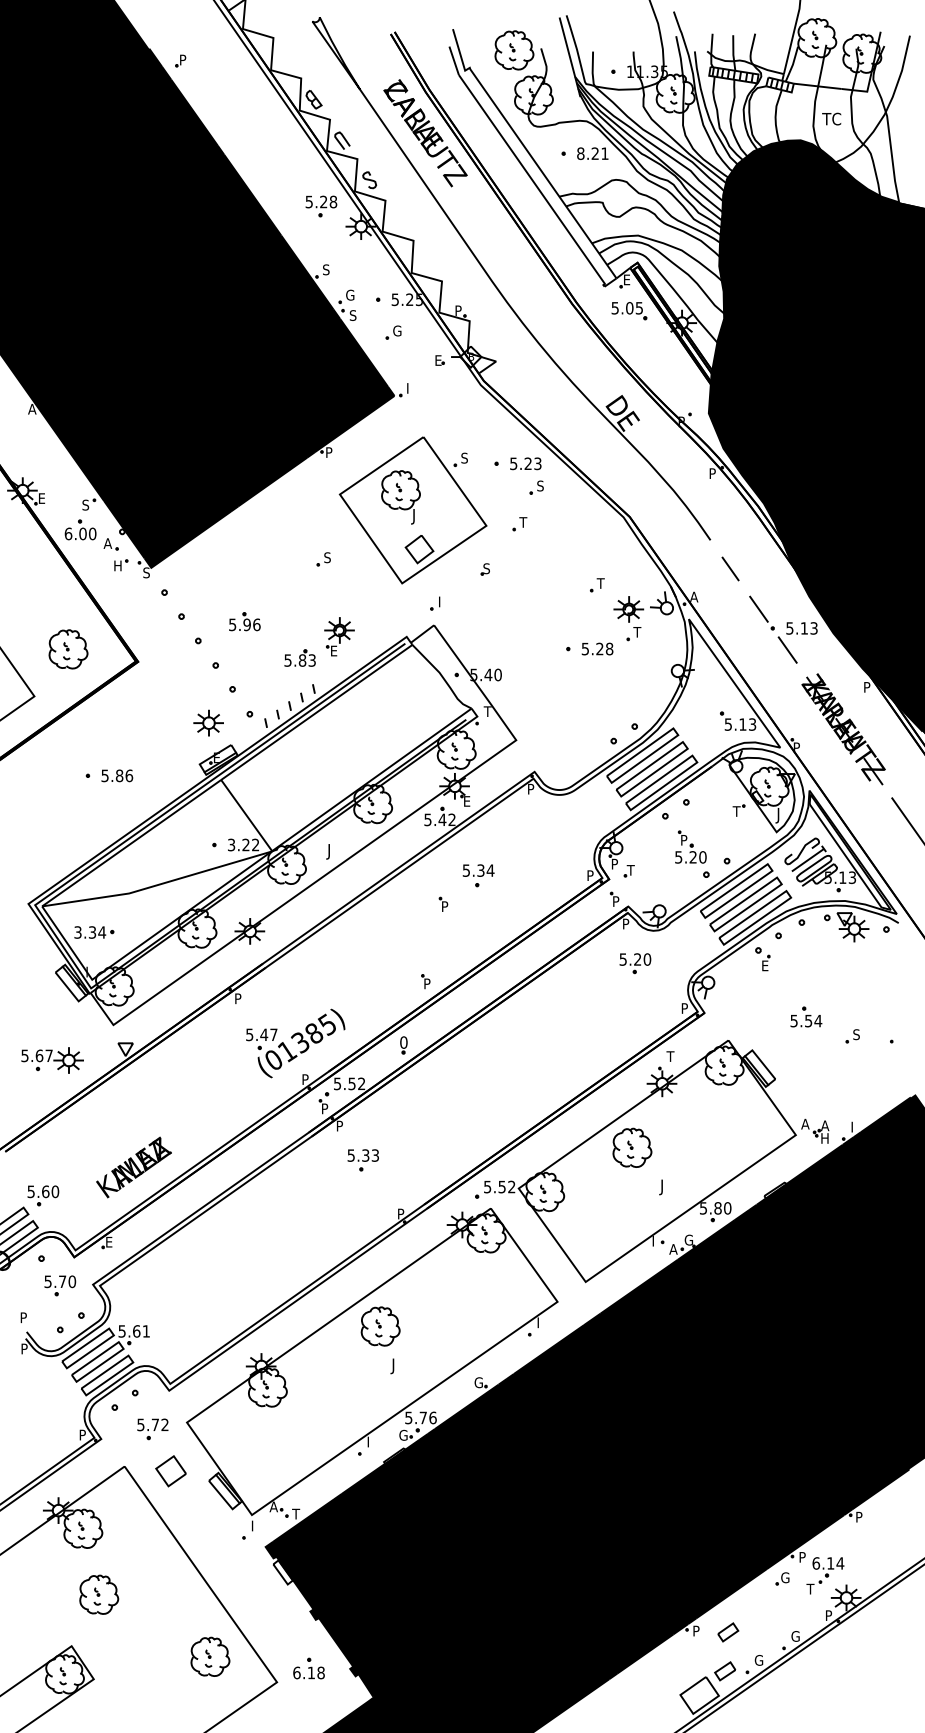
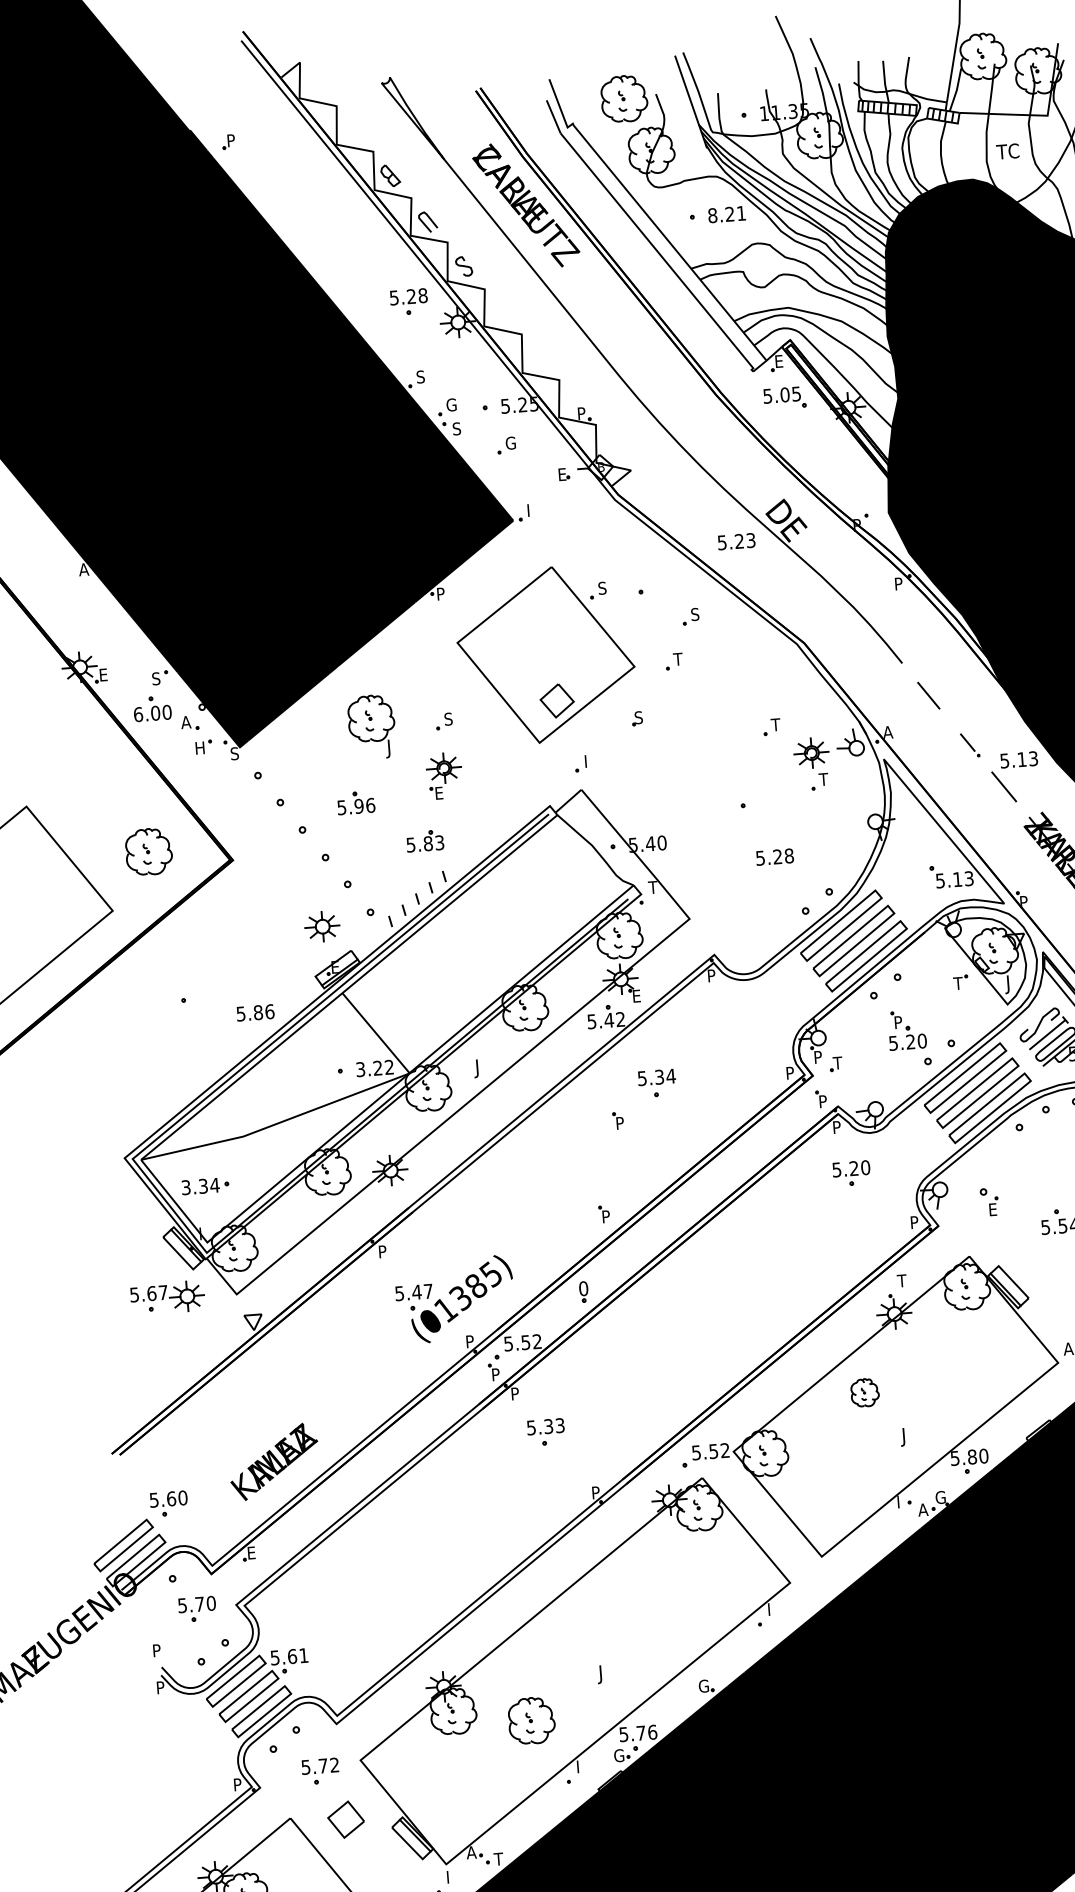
text: (525, 463) -> (736, 541), moved
part: (400, 497) -> (371, 727), moved
part: (761, 612) -> (969, 744), size x0.6
part: (339, 636) -> (444, 775), moved
text: (597, 648) -> (774, 856), moved
text: (117, 775) -> (255, 1012), moved
part: (762, 959) -> (989, 1202), moved
part: (52, 1060) -> (167, 1297), moved
part: (632, 1147) -> (865, 1392), size x0.6
part: (380, 1326) -> (531, 1720), moved

